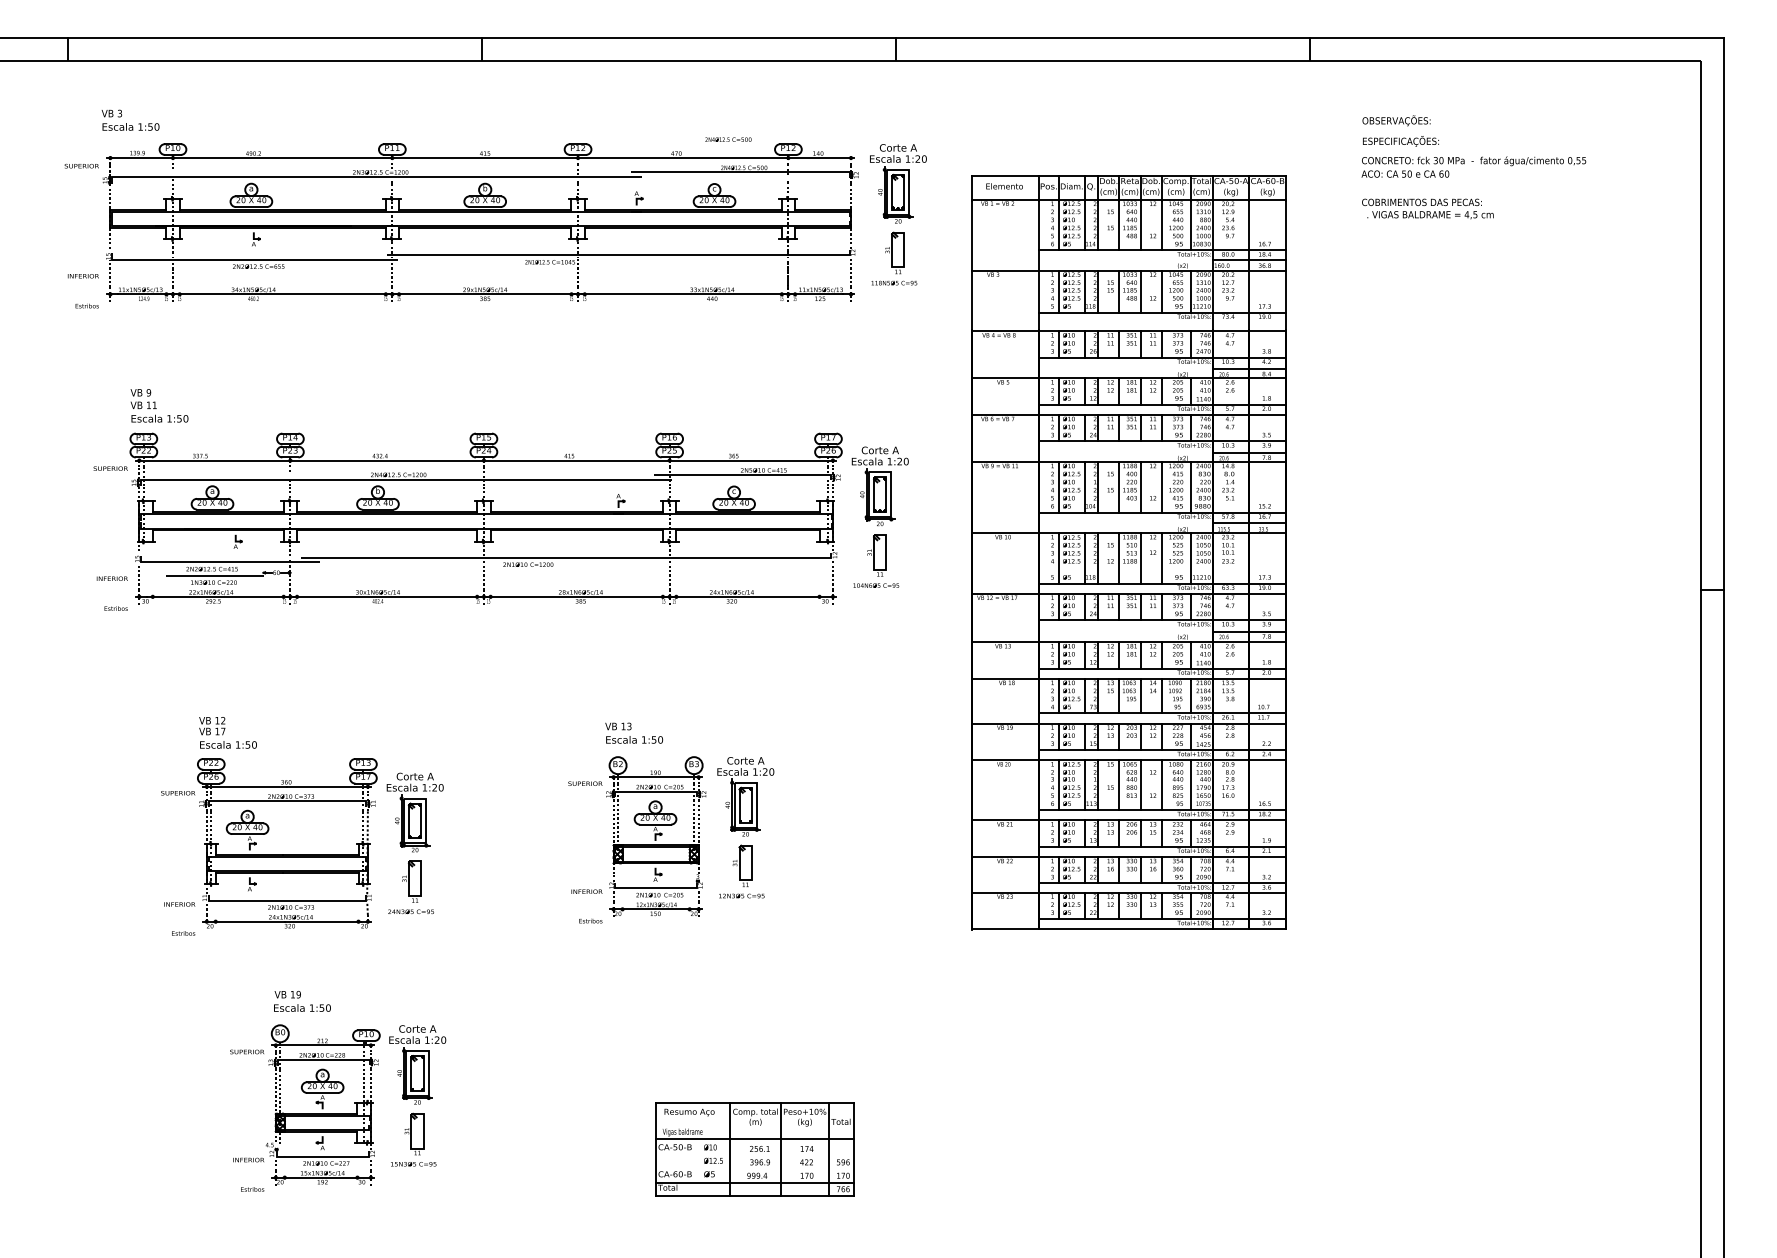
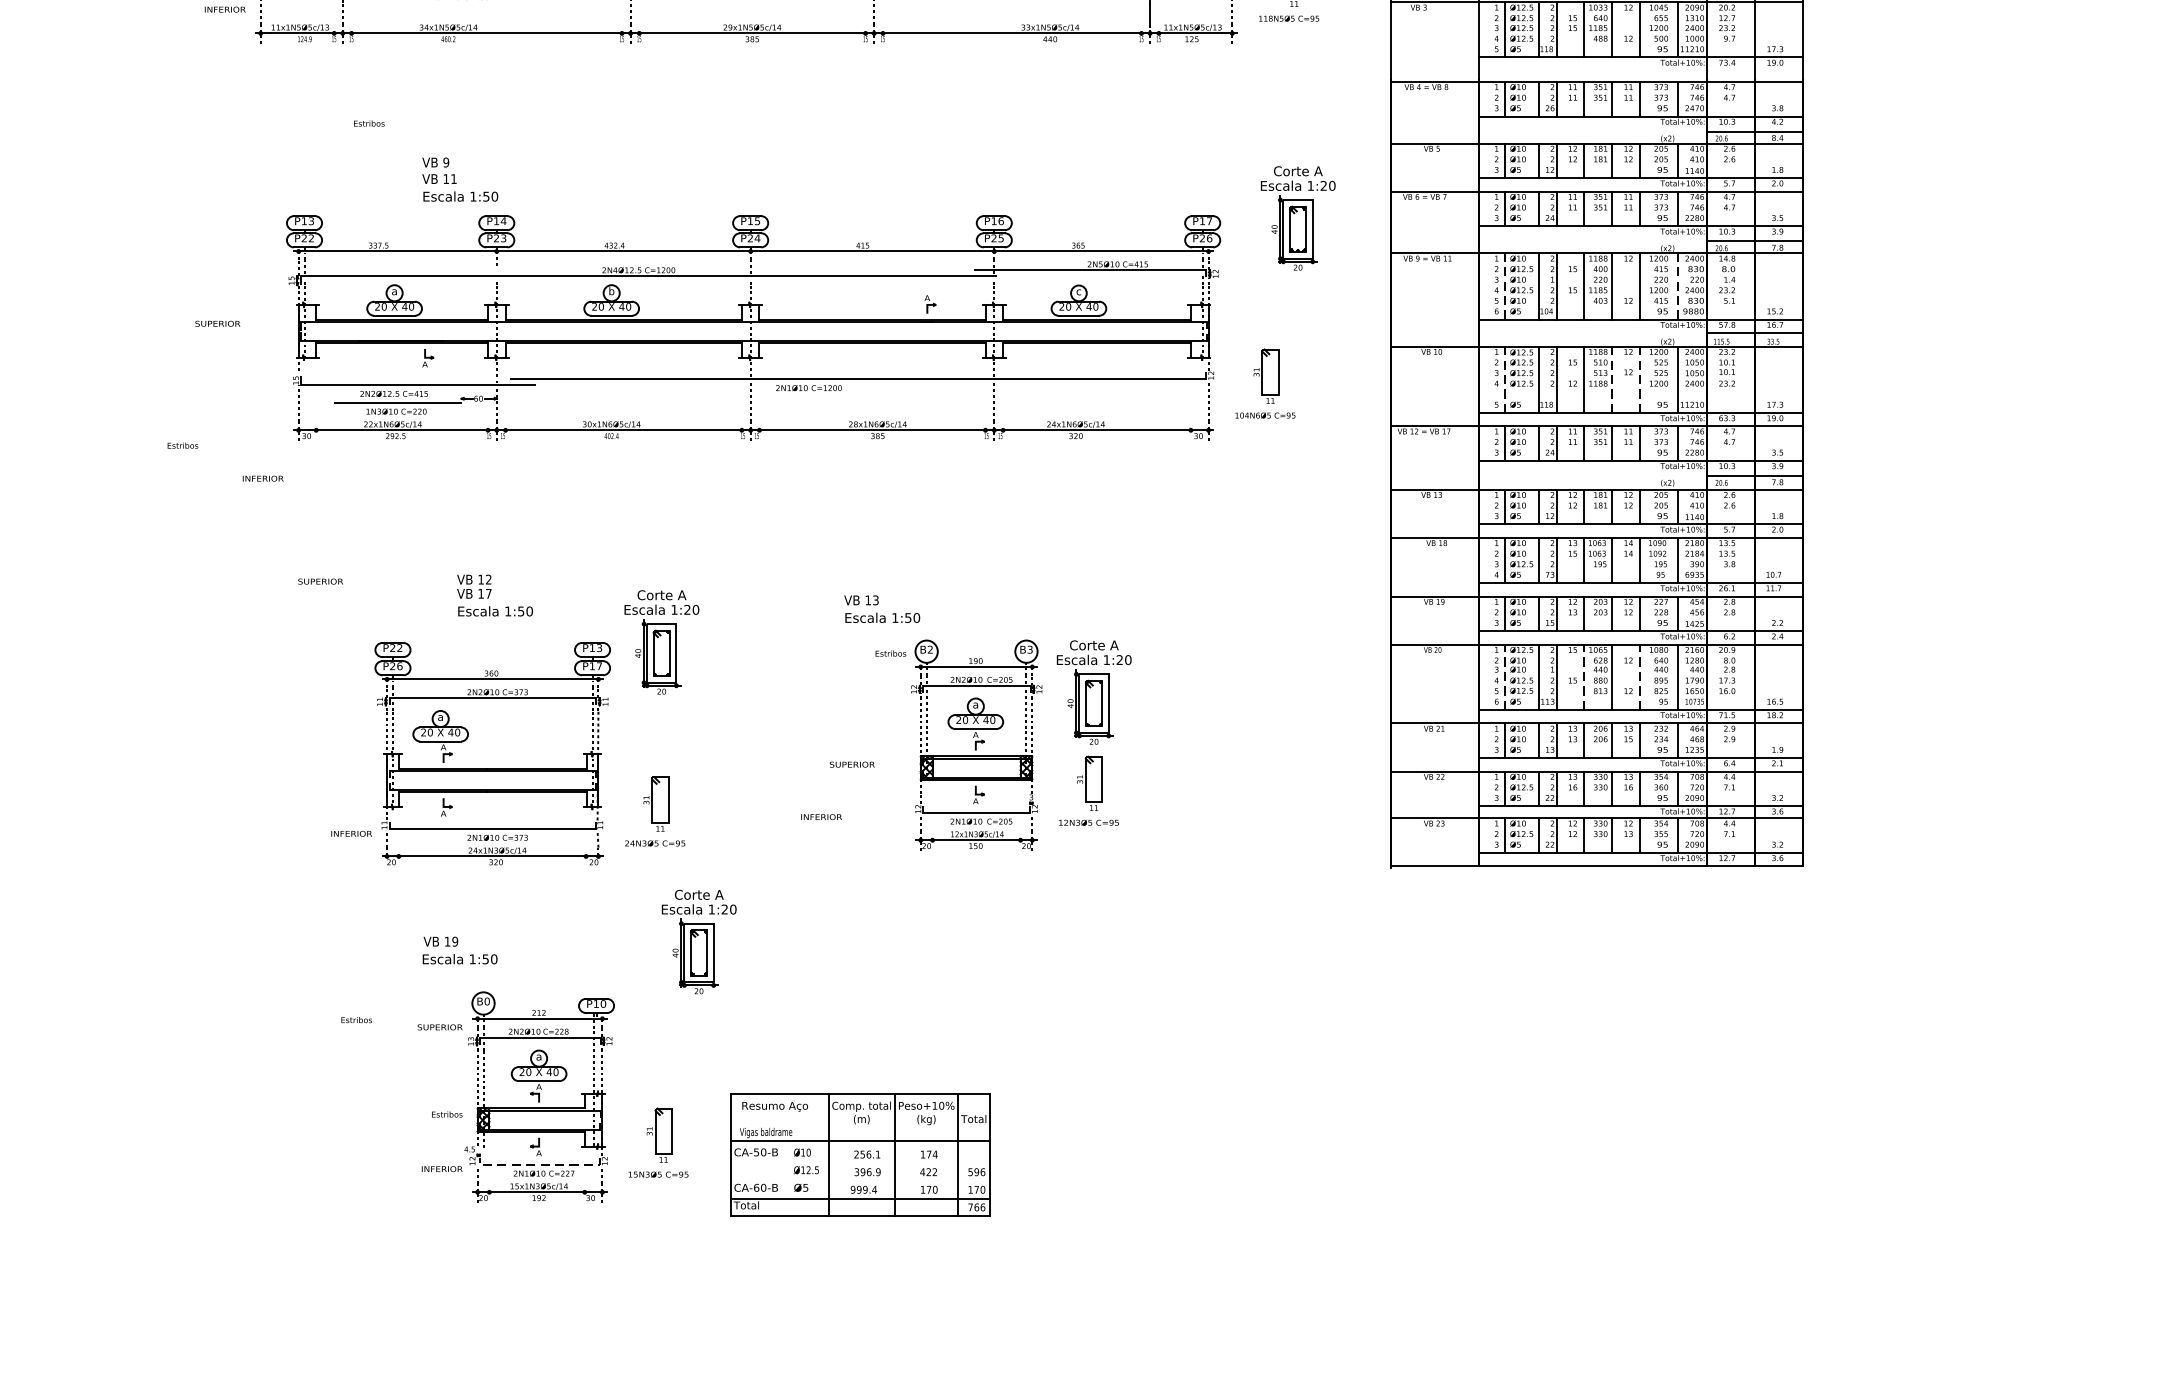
text: (86, 305) -> (368, 122), moved
text: (159, 405) -> (460, 179), moved
text: (110, 468) -> (217, 323), moved
part: (879, 486) -> (1297, 218), moved
line: (1190, 486) -> (1677, 285), solid -> dashed
line: (1058, 487) -> (1504, 286), solid -> dashed
line: (1140, 557) -> (1612, 378), solid -> dashed
line: (1161, 557) -> (1639, 378), solid -> dashed
line: (1058, 558) -> (1504, 379), solid -> dashed
text: (111, 578) -> (262, 478), moved
text: (115, 608) -> (182, 445), moved
text: (227, 732) -> (494, 595), moved
text: (633, 732) -> (881, 608), moved
text: (585, 783) -> (852, 764), moved
line: (1058, 785) -> (1504, 677), solid -> dashed
line: (1119, 785) -> (1584, 677), solid -> dashed
line: (1161, 785) -> (1639, 677), solid -> dashed
text: (178, 793) -> (321, 581), moved
part: (414, 812) -> (660, 642), moved
text: (586, 891) -> (820, 816), moved
text: (590, 920) -> (890, 652), moved
text: (183, 933) -> (356, 1020), moved
text: (302, 1001) -> (460, 950), moved
part: (417, 1064) -> (698, 941), moved
part: (754, 1149) -> (860, 1155), moved
line: (322, 1156) -> (538, 1164), solid -> dashed
text: (252, 1189) -> (447, 1114), moved

